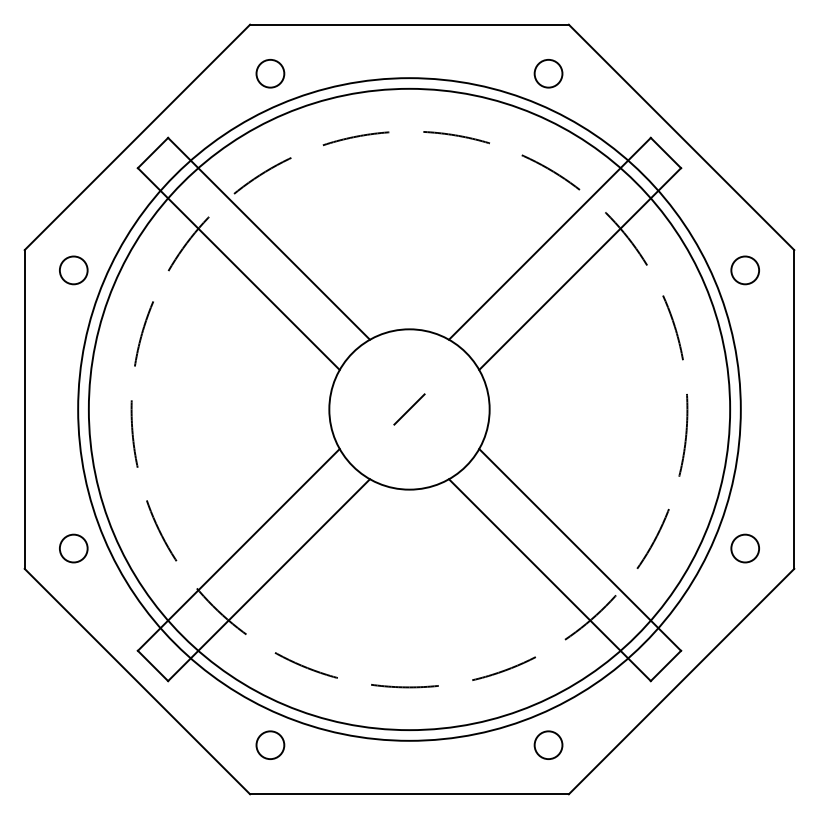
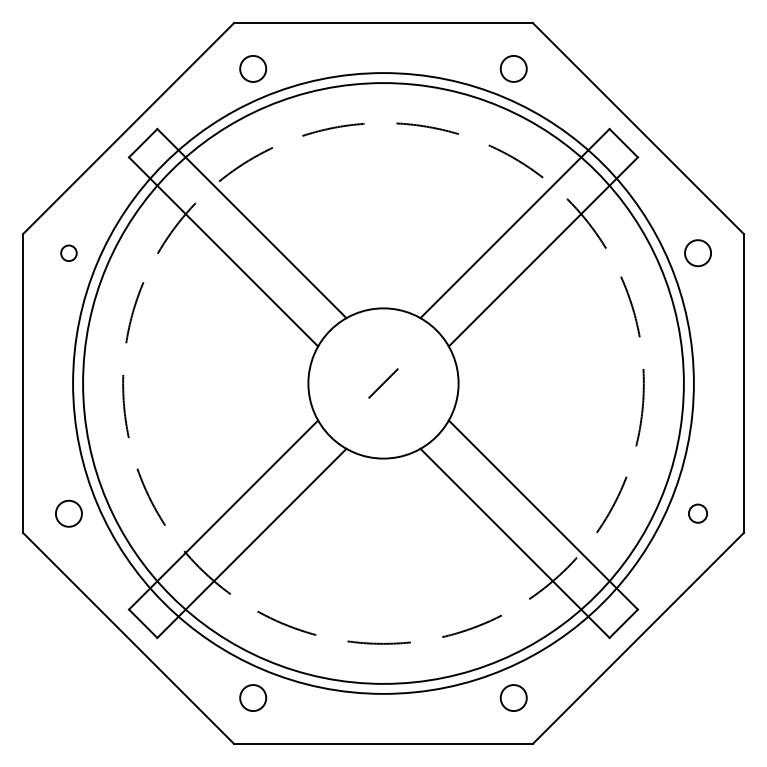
circle: (73, 270) -> (68, 253), size x0.6
circle: (744, 548) -> (697, 513), size x0.7

